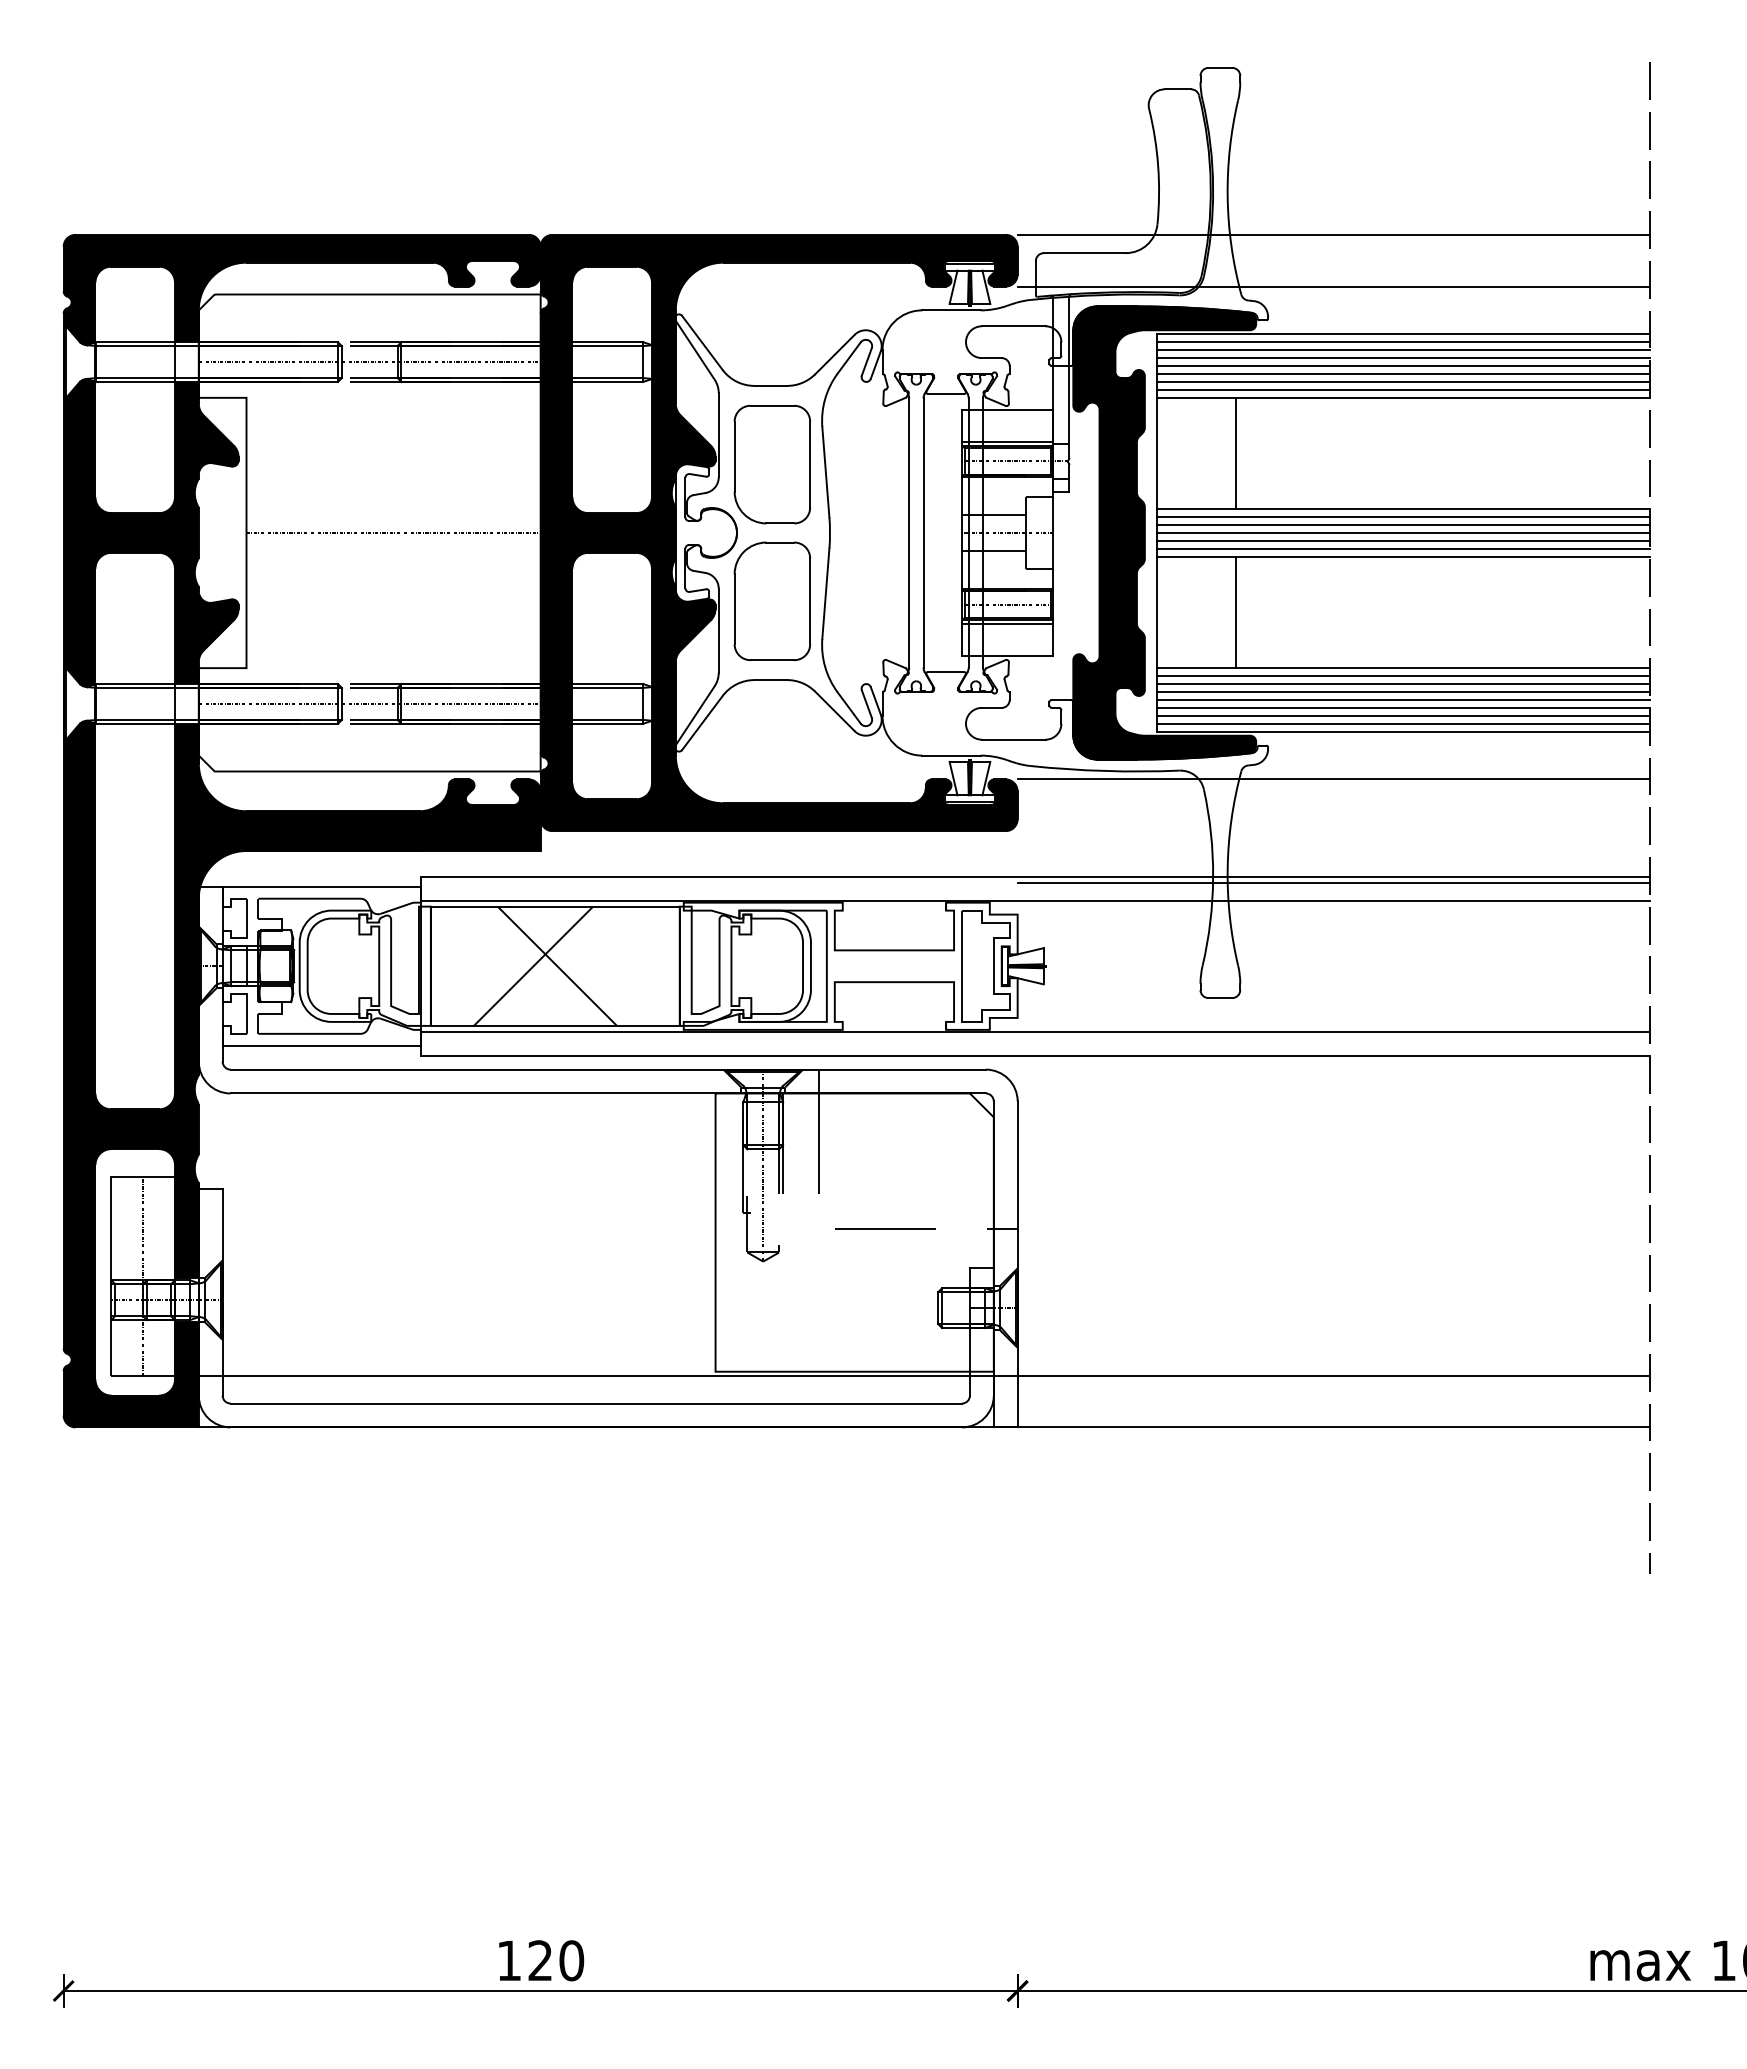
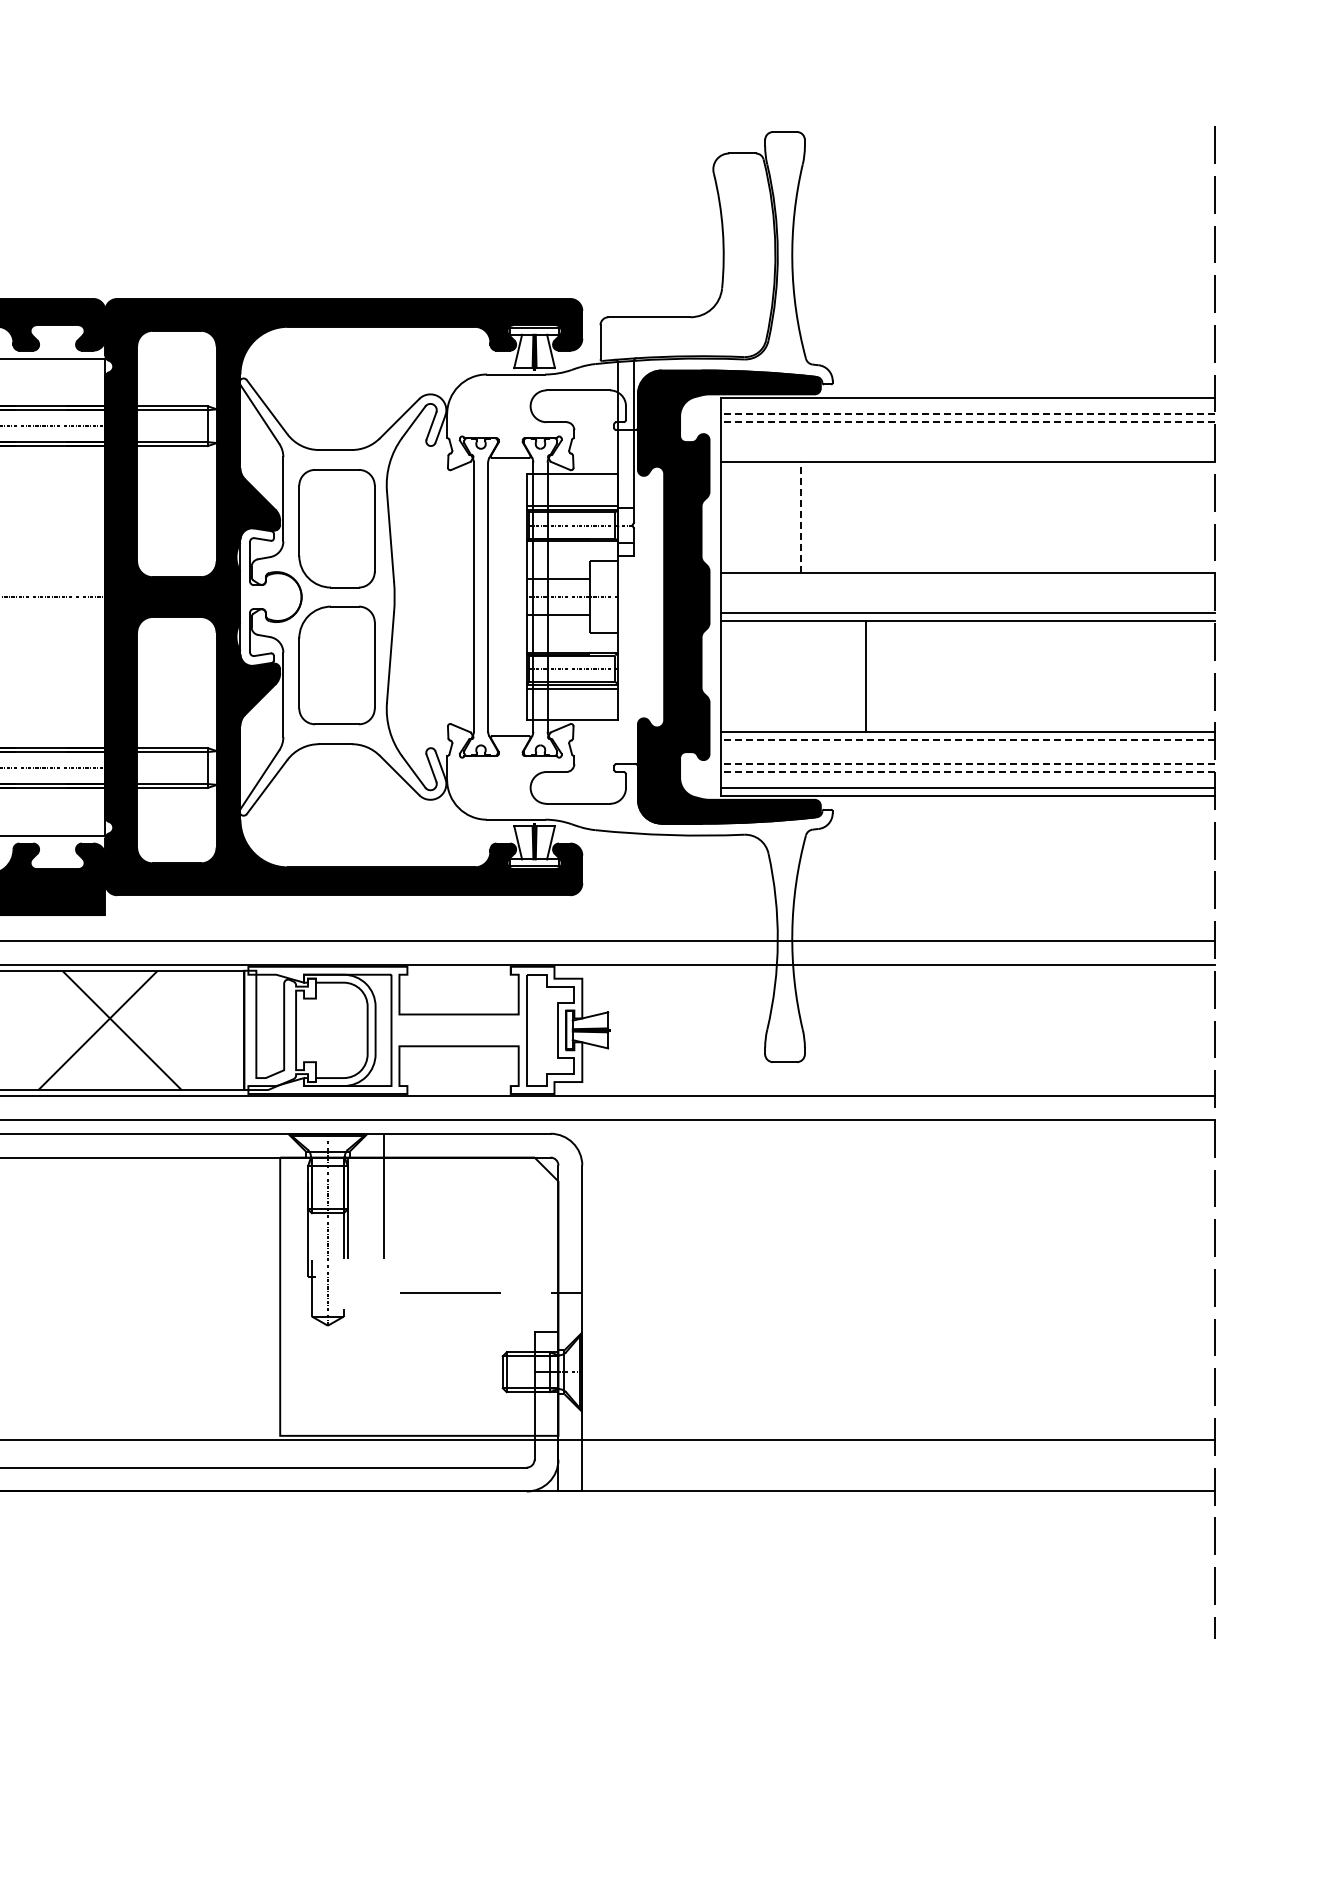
line: (1333, 234) -> (898, 298), removed
line: (1333, 286) -> (898, 350), removed
line: (1403, 342) -> (968, 406), removed
line: (1403, 350) -> (968, 414), solid -> dashed
line: (1403, 358) -> (968, 422), solid -> dashed
line: (1403, 366) -> (968, 430), removed
line: (1403, 374) -> (968, 438), removed
line: (1403, 381) -> (968, 445), removed
line: (1403, 389) -> (968, 453), removed
line: (1236, 453) -> (801, 517), solid -> dashed
line: (1403, 517) -> (968, 581), removed
line: (1403, 525) -> (968, 589), removed
line: (1403, 533) -> (968, 597), removed
line: (1403, 540) -> (968, 604), removed
line: (1236, 612) -> (866, 676), moved
line: (1403, 676) -> (968, 740), solid -> dashed
line: (1403, 684) -> (968, 748), removed
line: (1403, 692) -> (968, 756), removed
line: (1403, 699) -> (968, 763), solid -> dashed
line: (1403, 707) -> (968, 771), solid -> dashed
line: (1403, 715) -> (968, 779), removed
line: (1333, 779) -> (898, 843), removed
line: (1333, 882) -> (898, 946), removed

